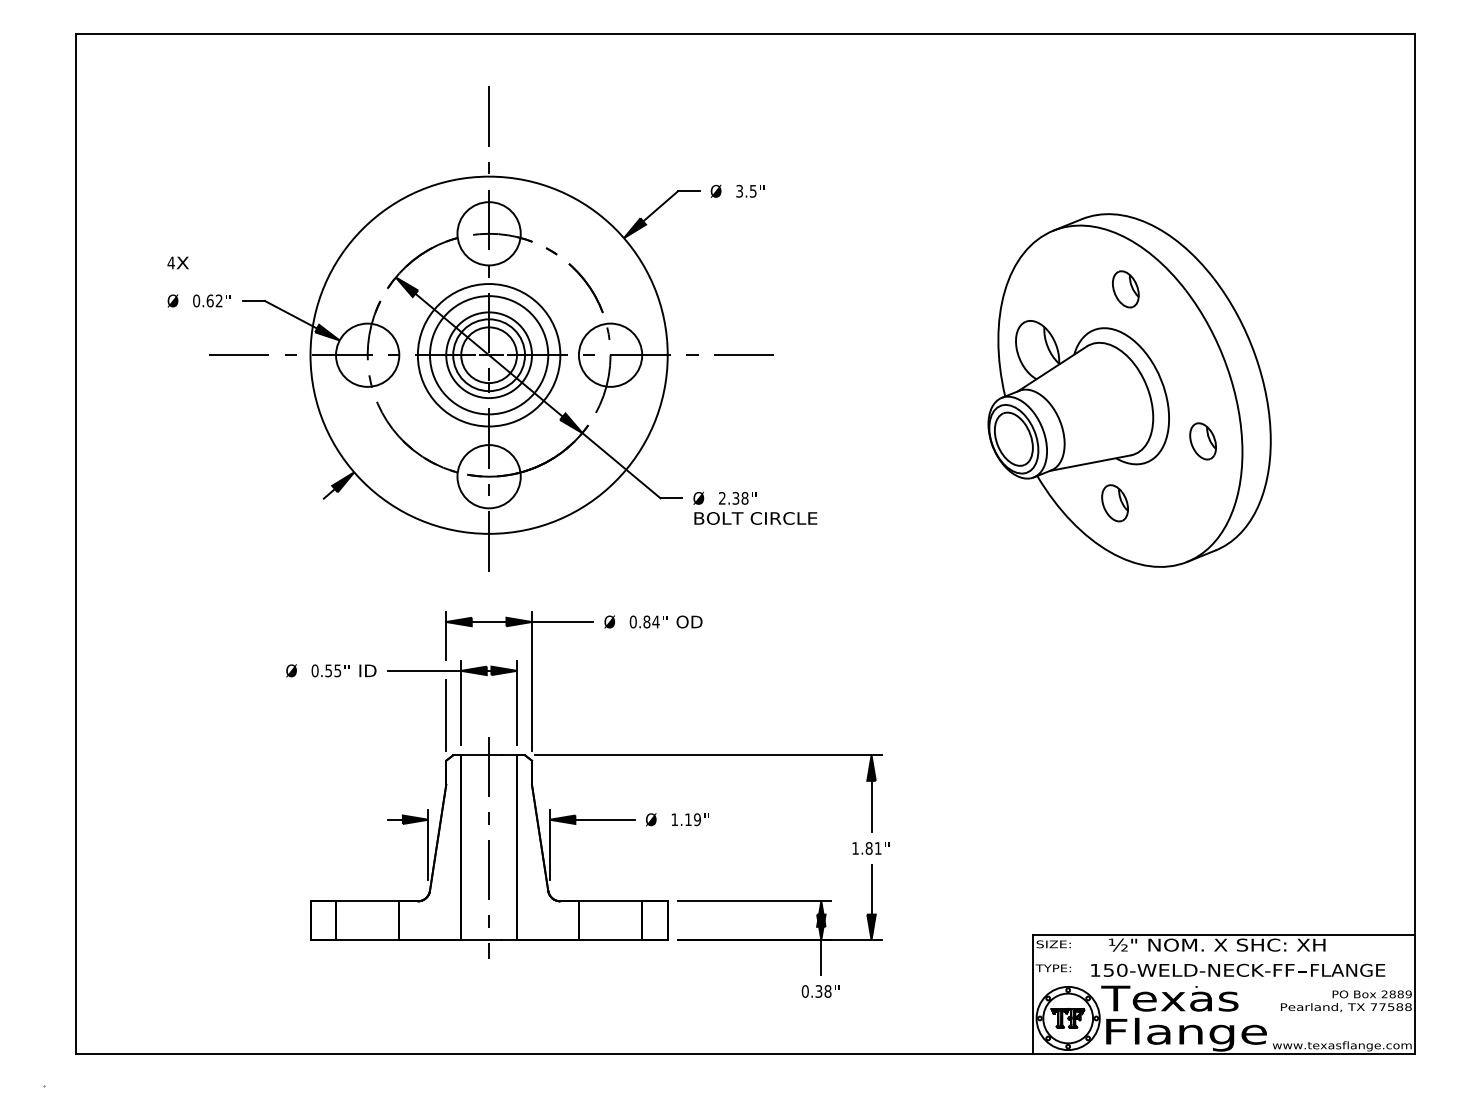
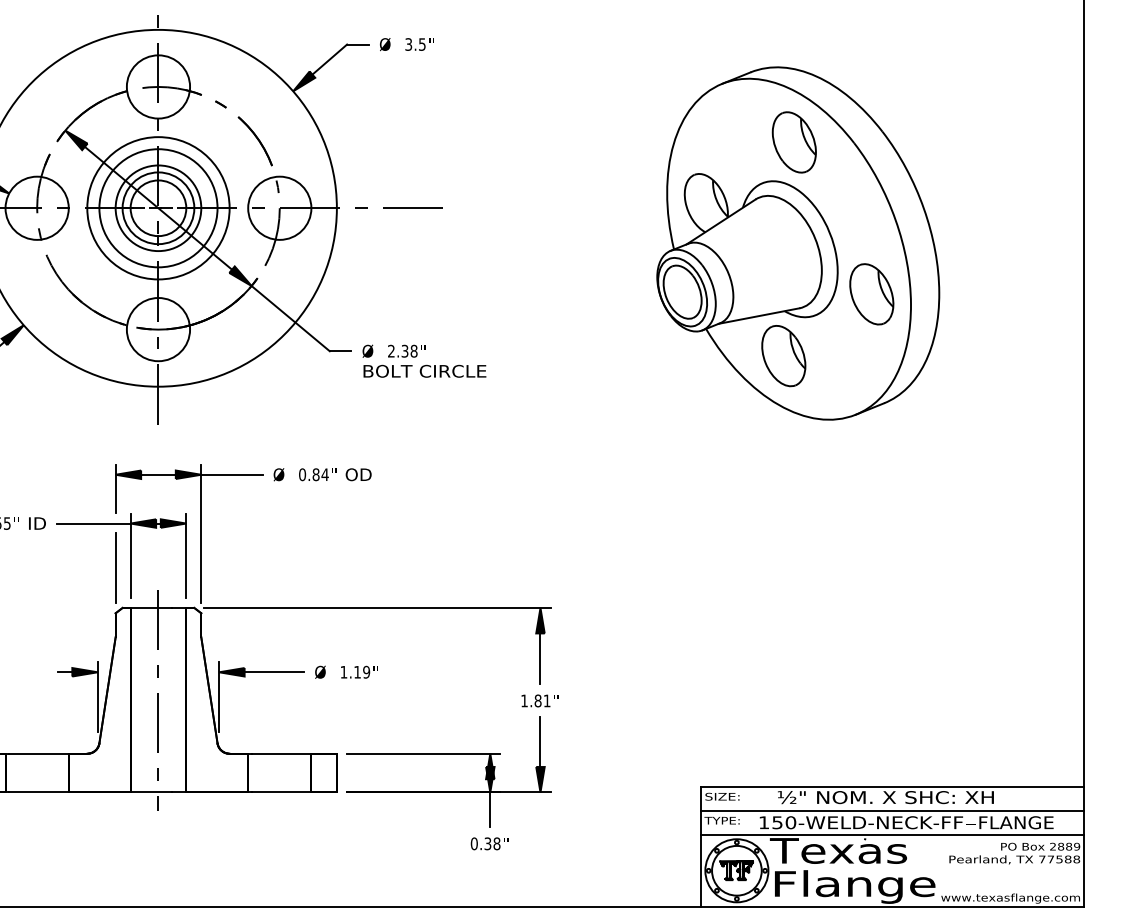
part: (1125, 289) -> (794, 142), size x1.67
part: (1202, 441) -> (871, 294), size x1.67
part: (1114, 503) -> (783, 356), size x1.67
line: (1223, 958) -> (892, 810), added
line: (1223, 982) -> (892, 834), added

